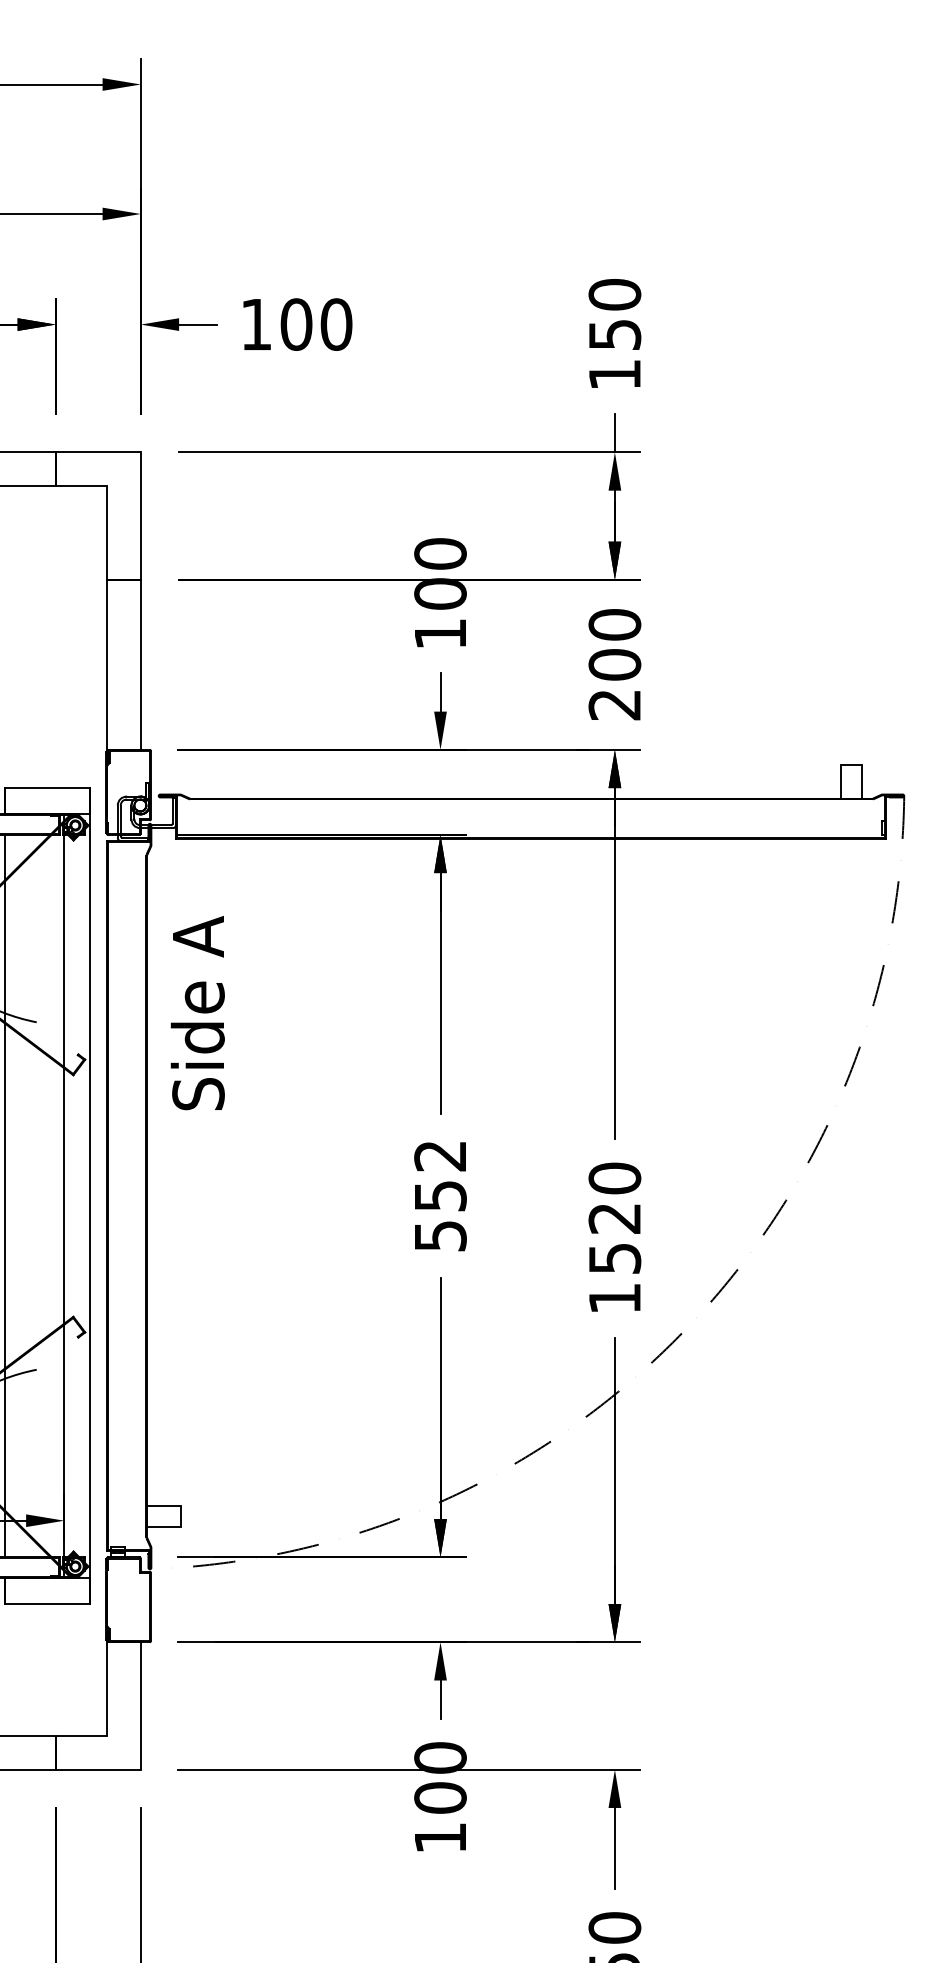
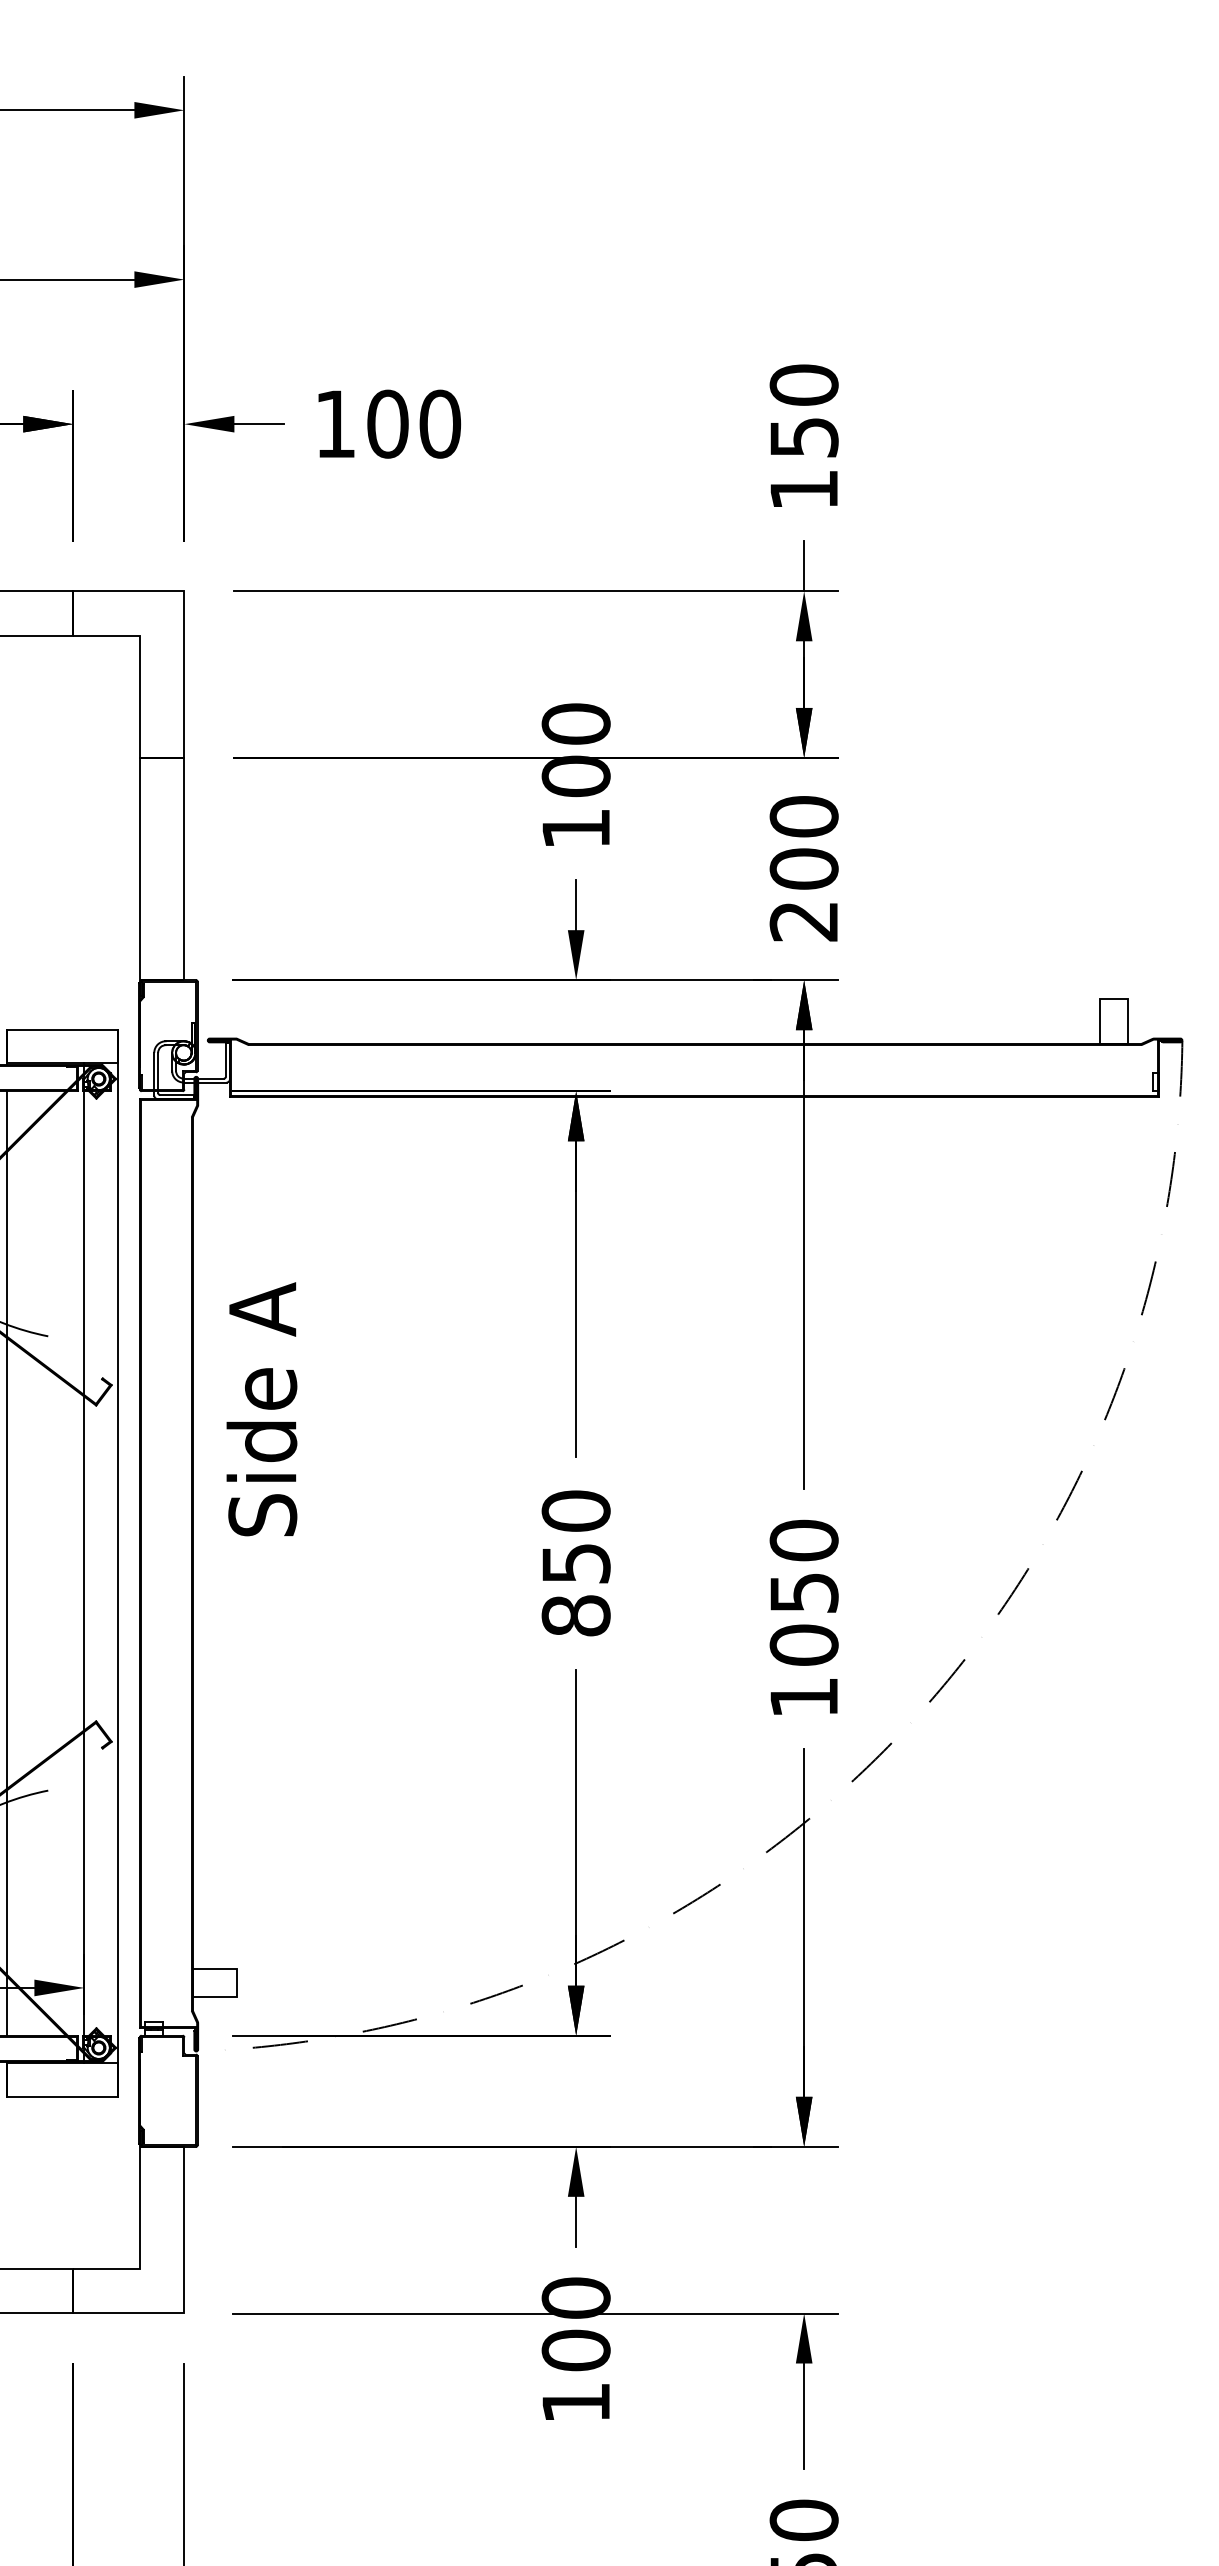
text: (197, 1013) -> (261, 1409), moved
text: (439, 1196) -> (575, 1563), 552 -> 850
text: (614, 1238) -> (803, 1619), 1520 -> 1050

